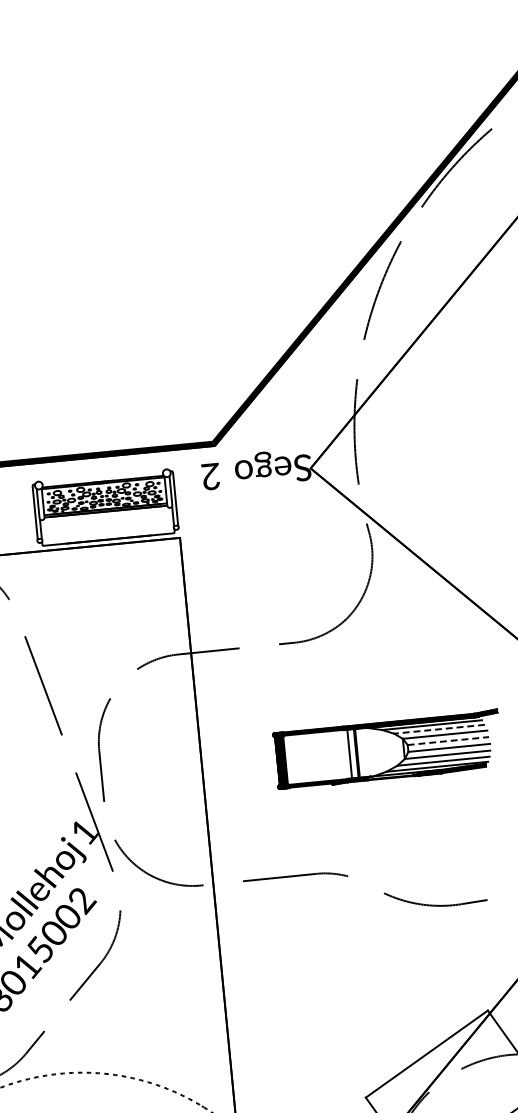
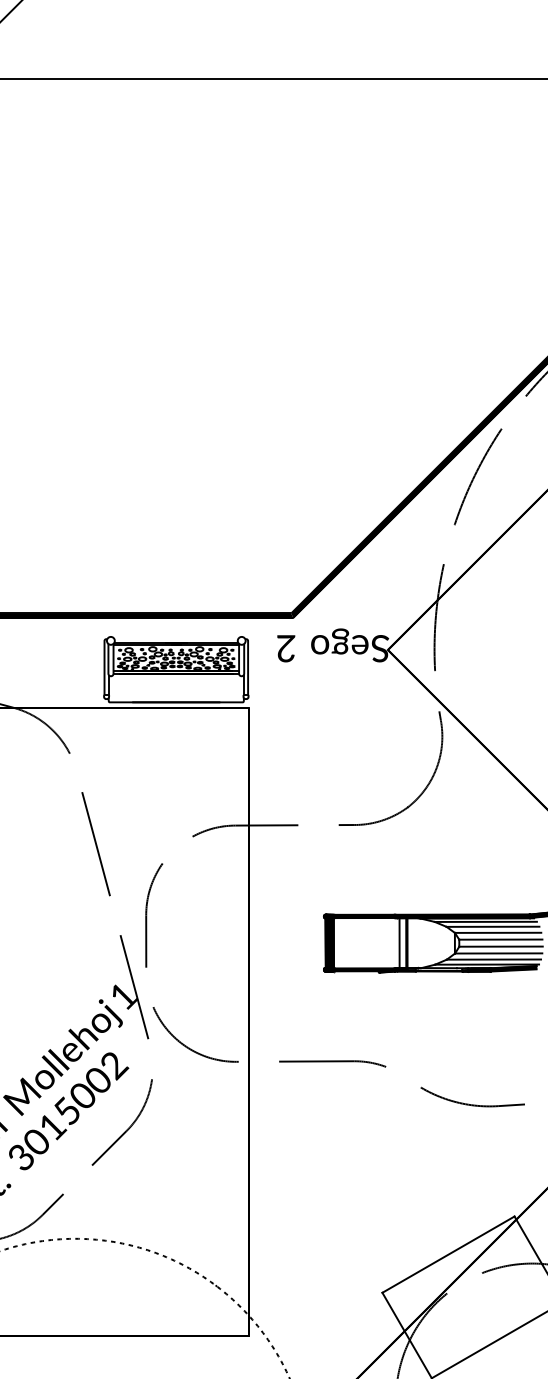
line: (439, 729) -> (492, 926), dashed -> solid
line: (448, 740) -> (500, 939), dashed -> solid

